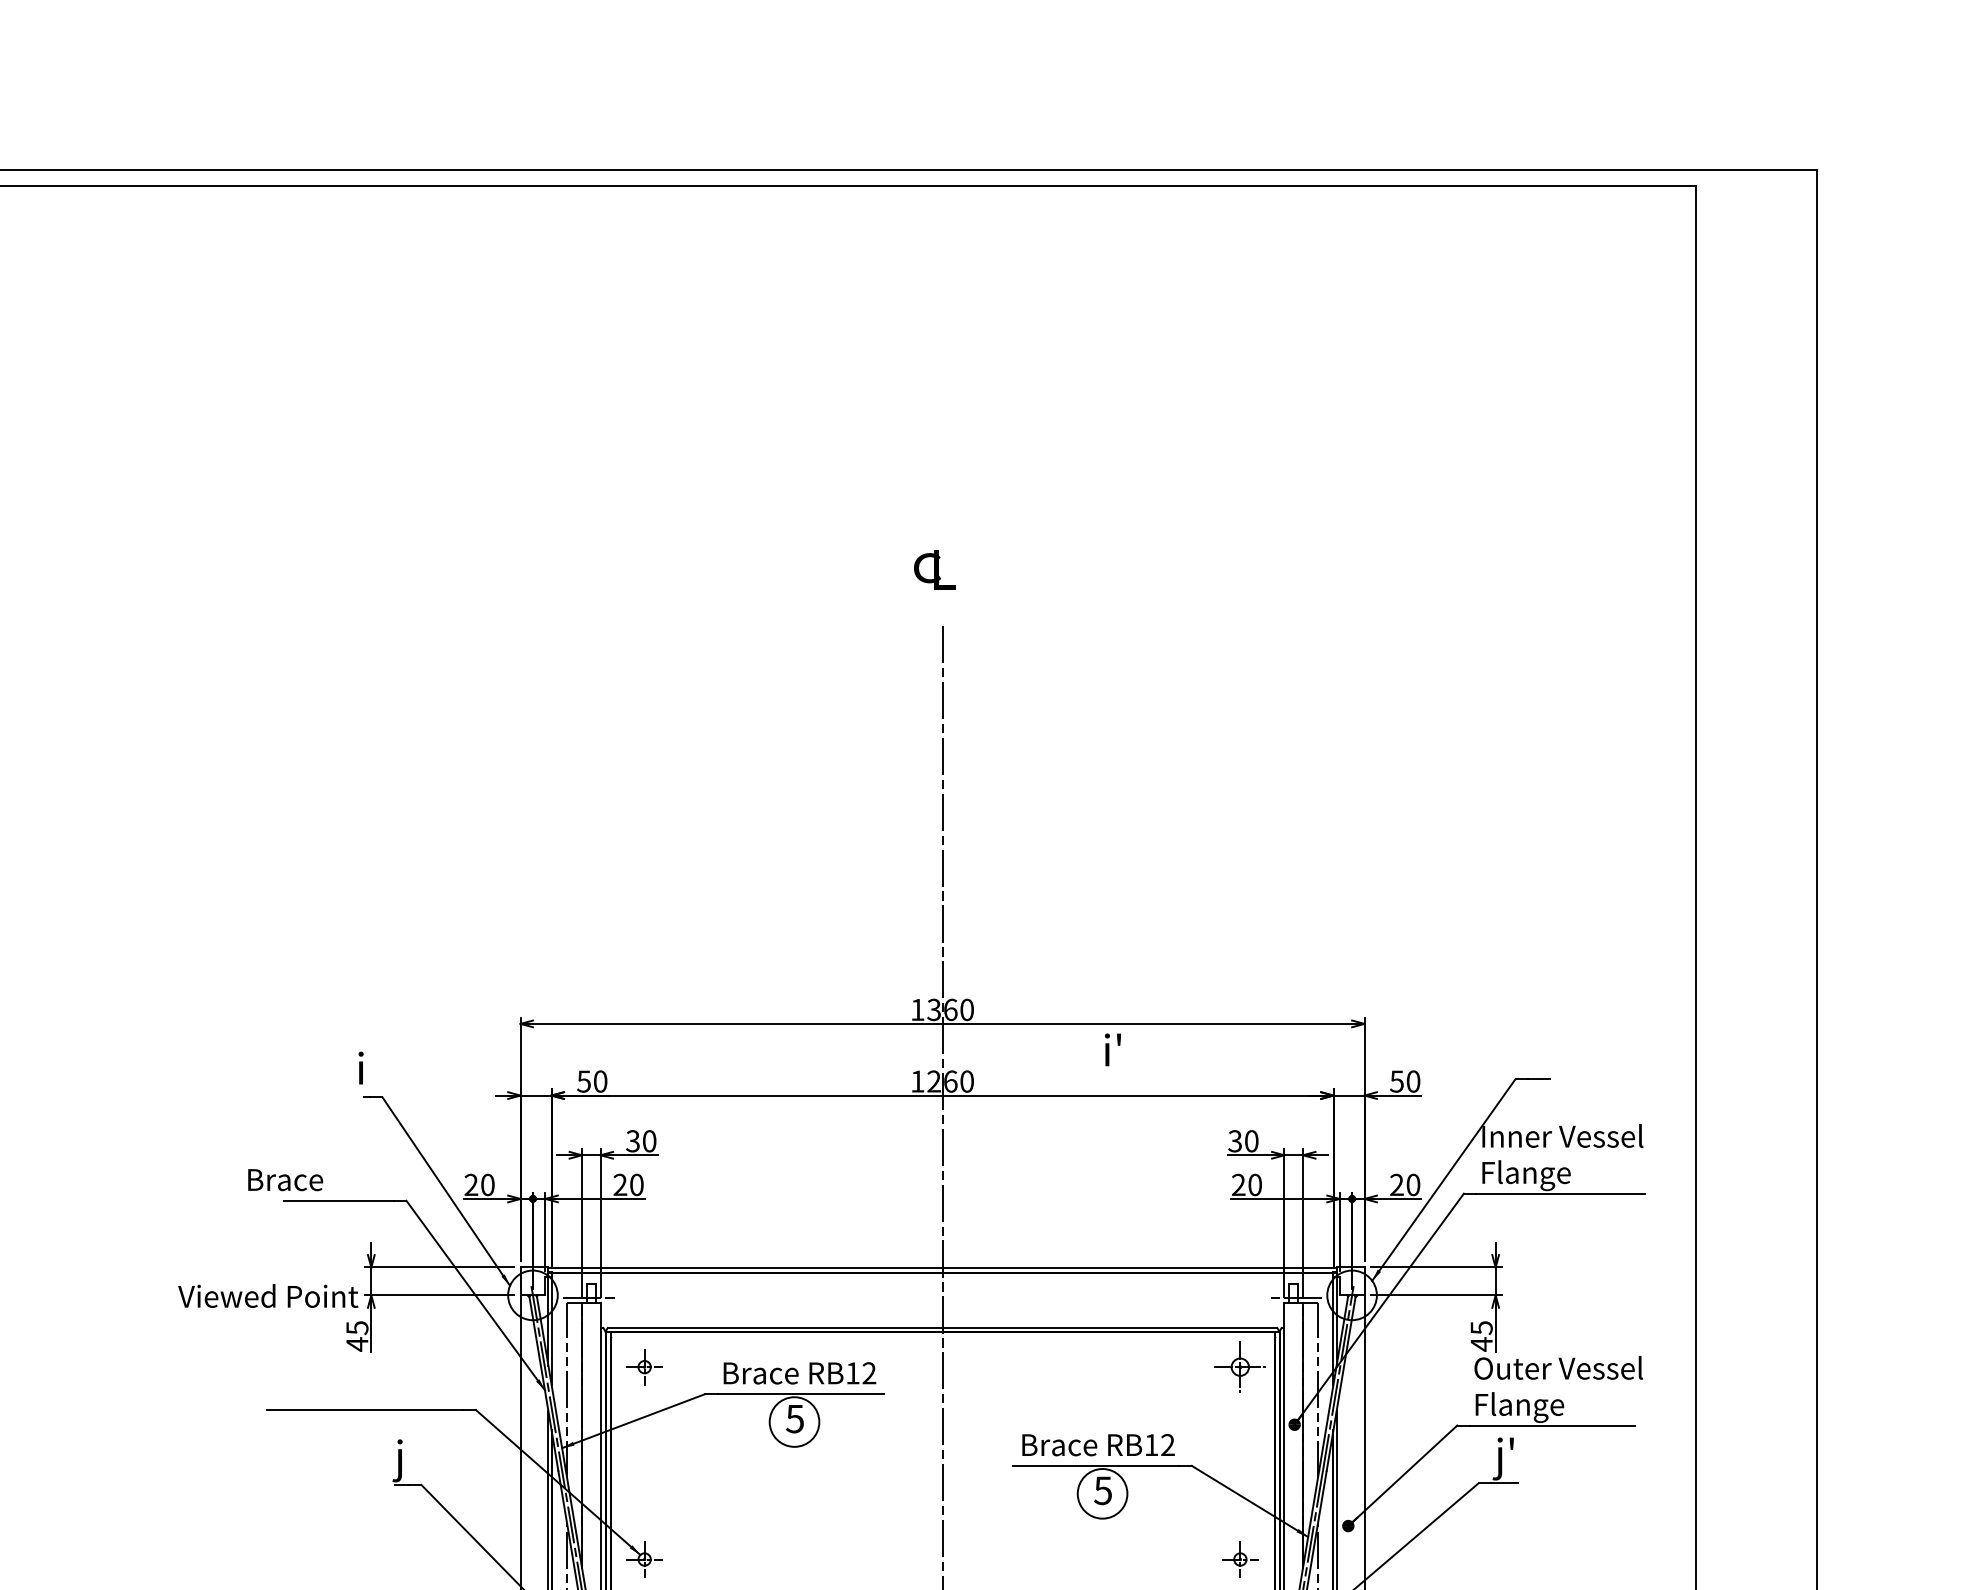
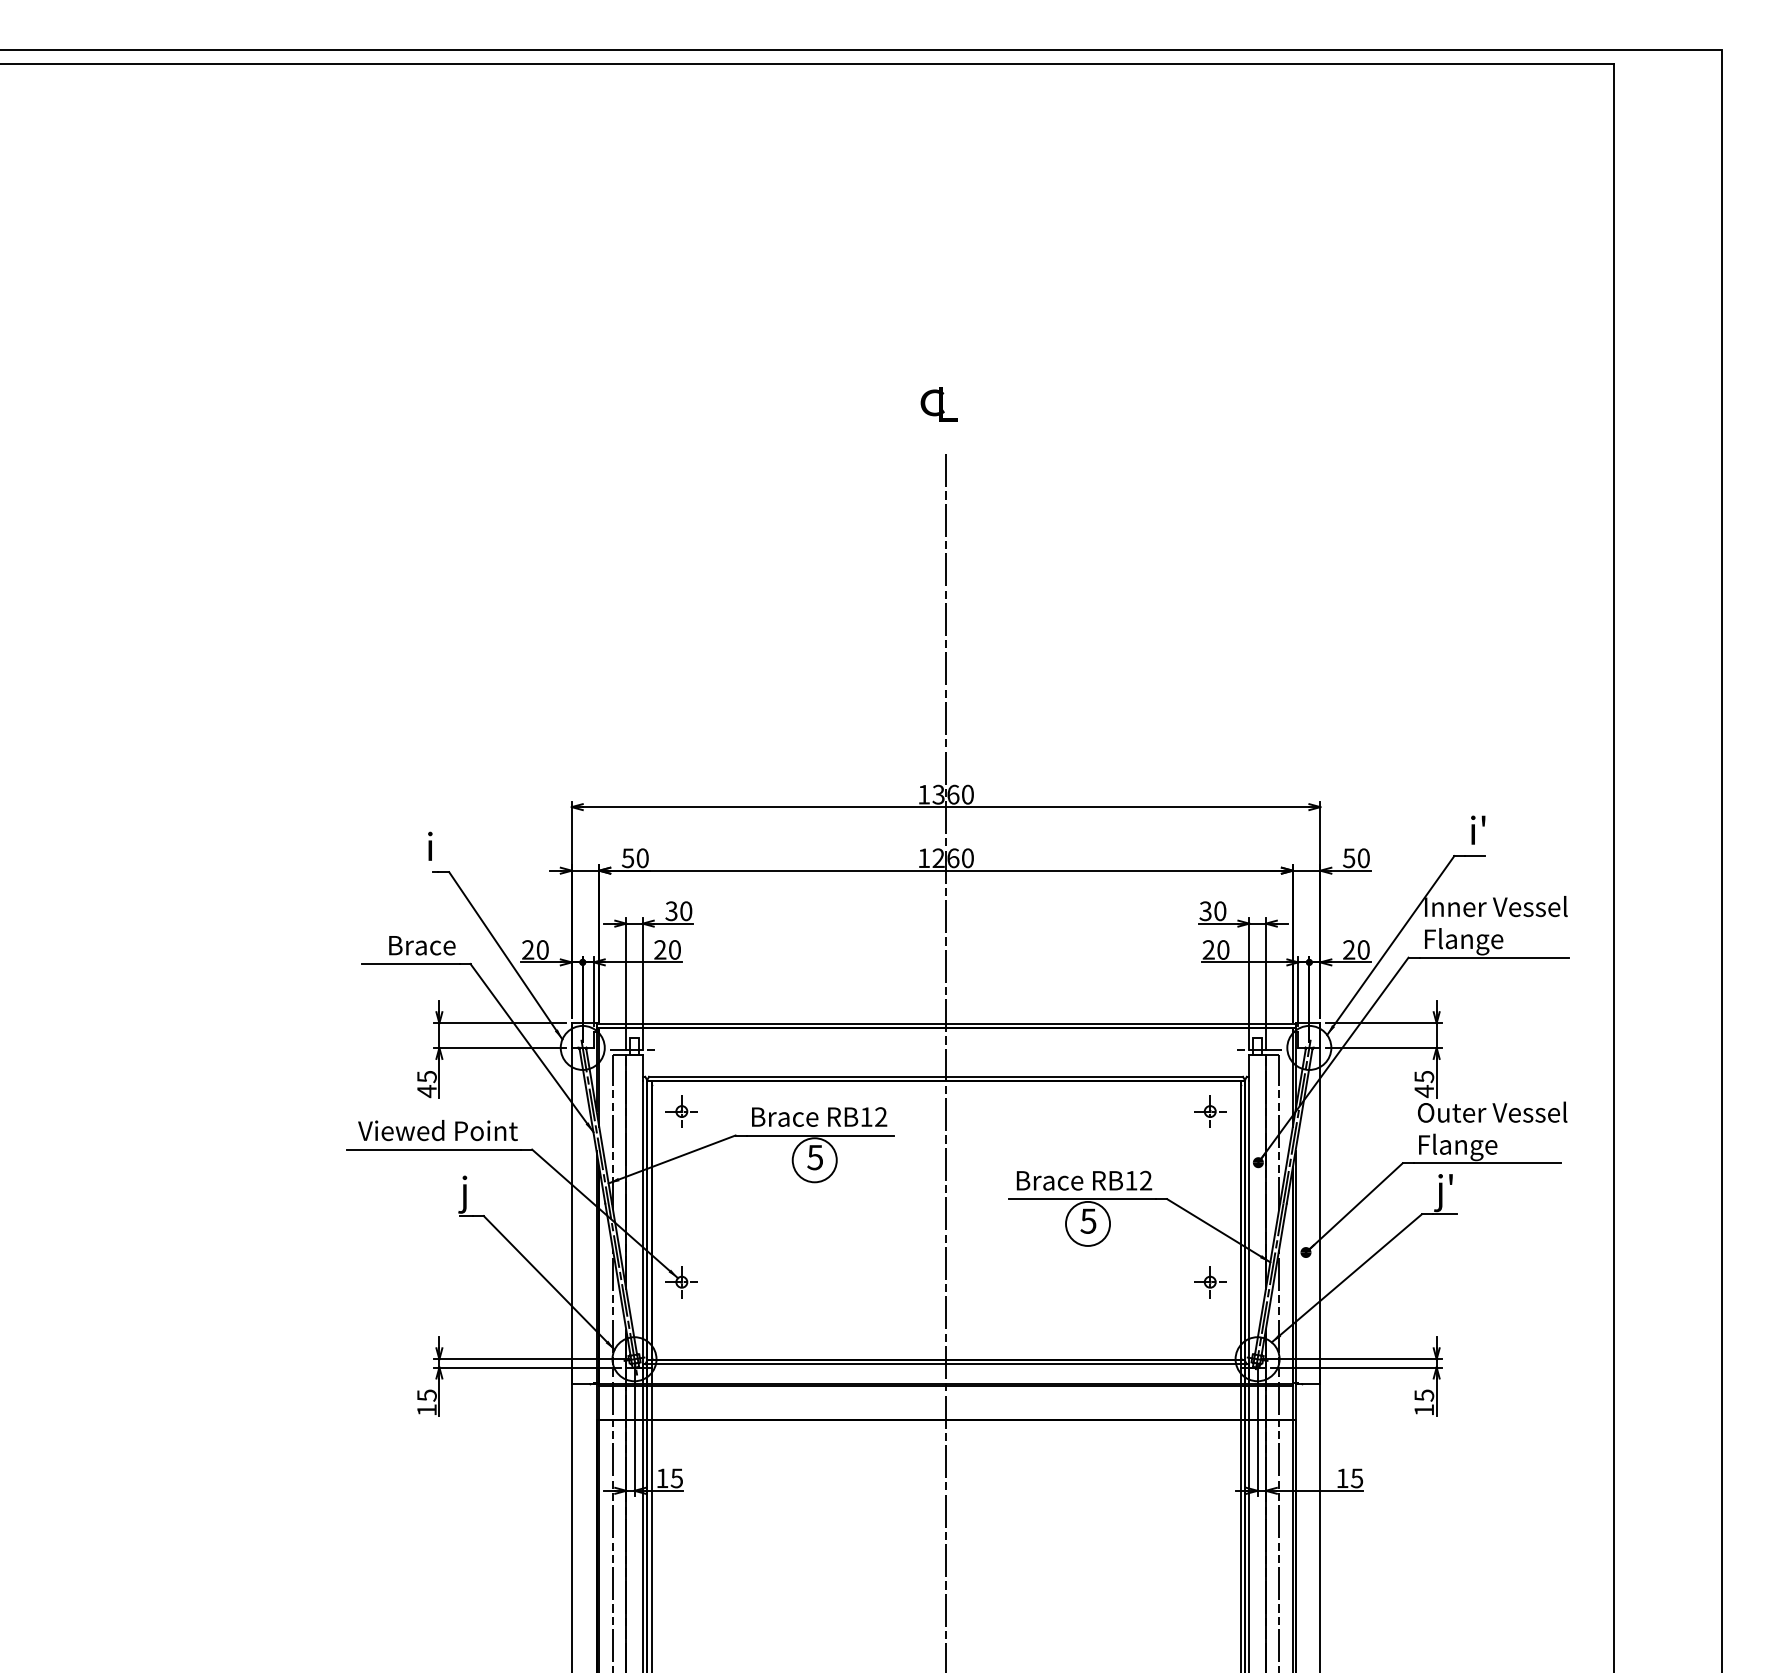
text: (1113, 1049) -> (1478, 829), moved
text: (285, 1179) -> (422, 945), moved
text: (267, 1296) -> (437, 1130), moved
part: (1240, 1367) -> (1210, 1111), size x0.71

